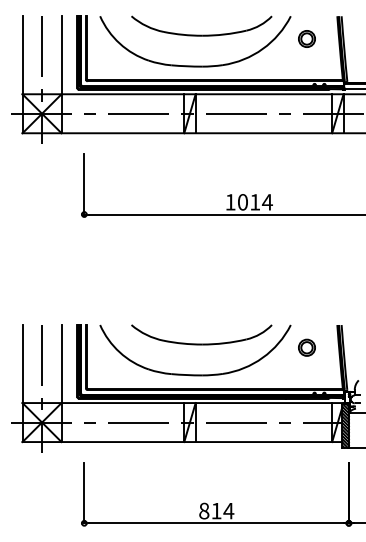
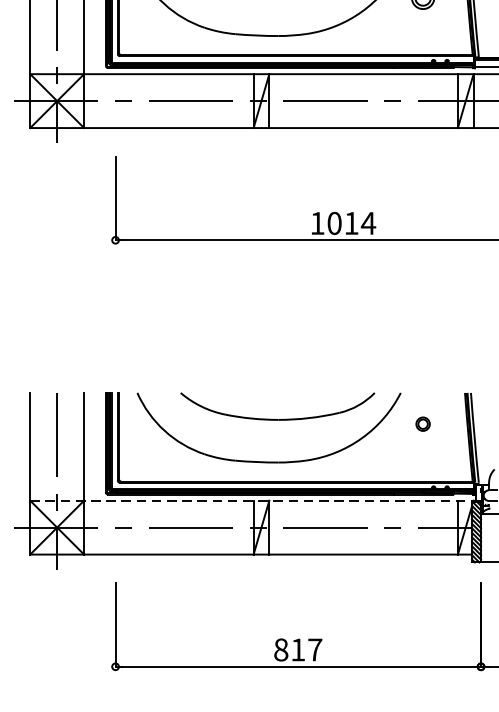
part: (306, 347) -> (422, 423), size x0.6
line: (184, 403) -> (253, 501), solid -> dashed
text: (228, 511) -> (314, 650), 814 -> 817

